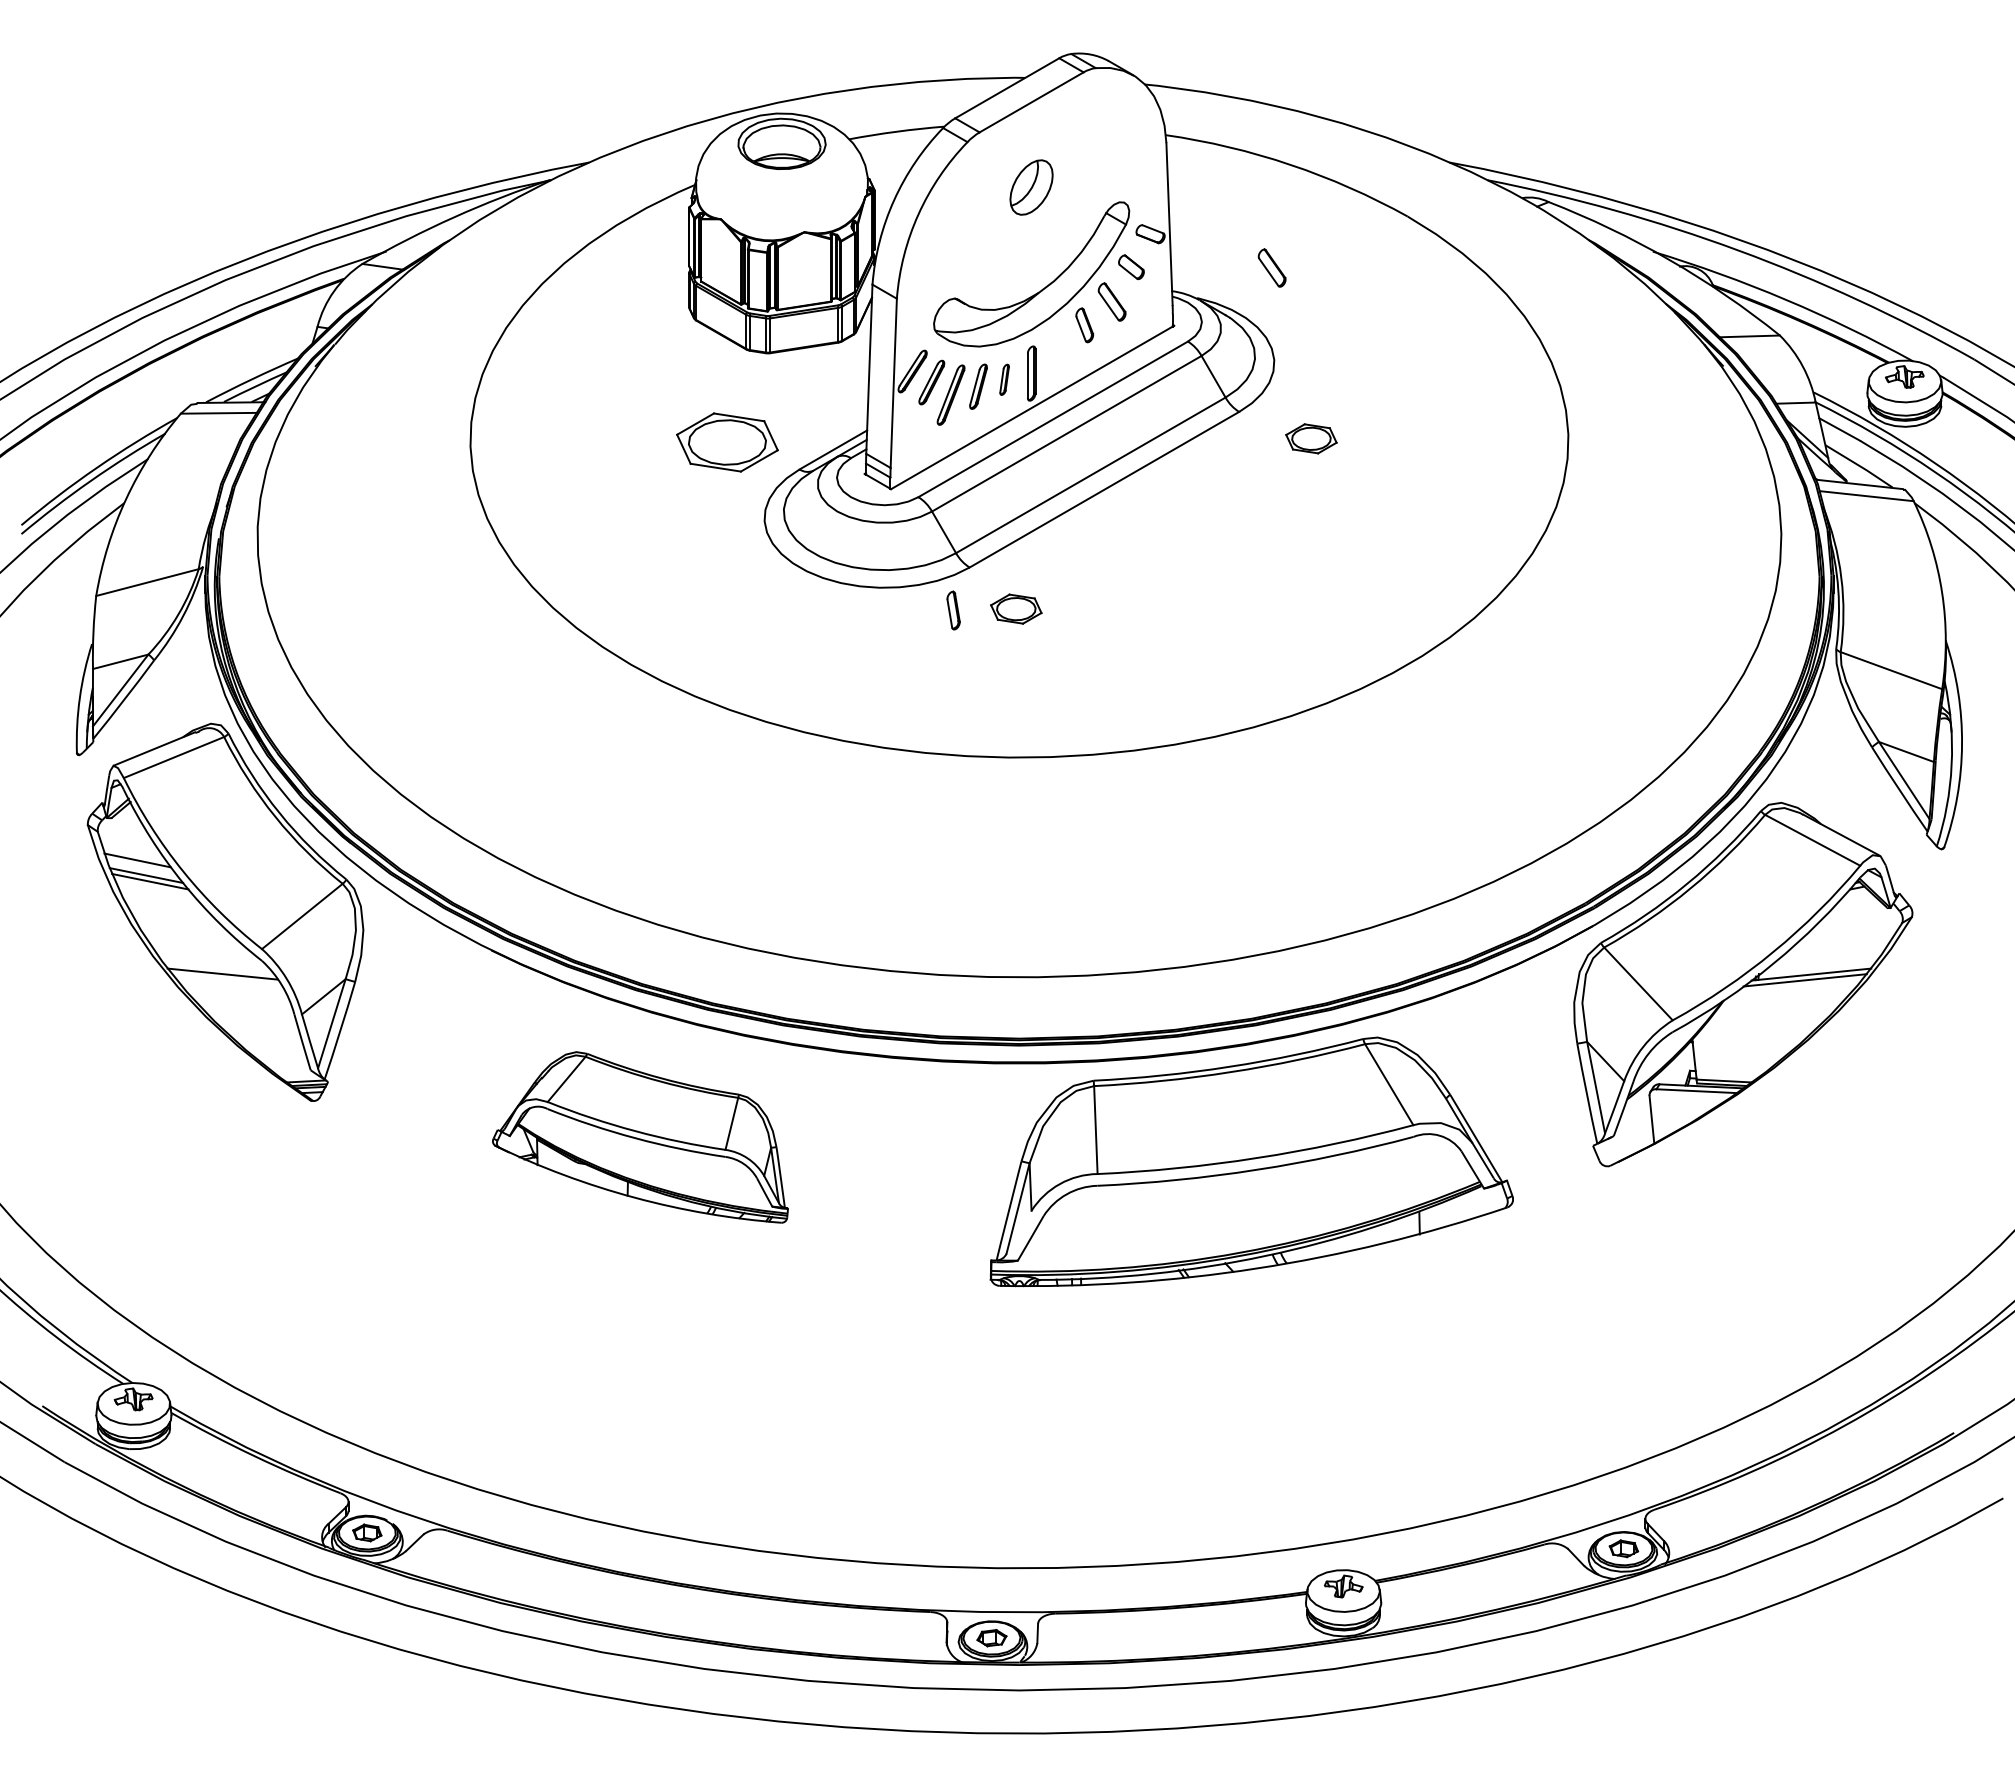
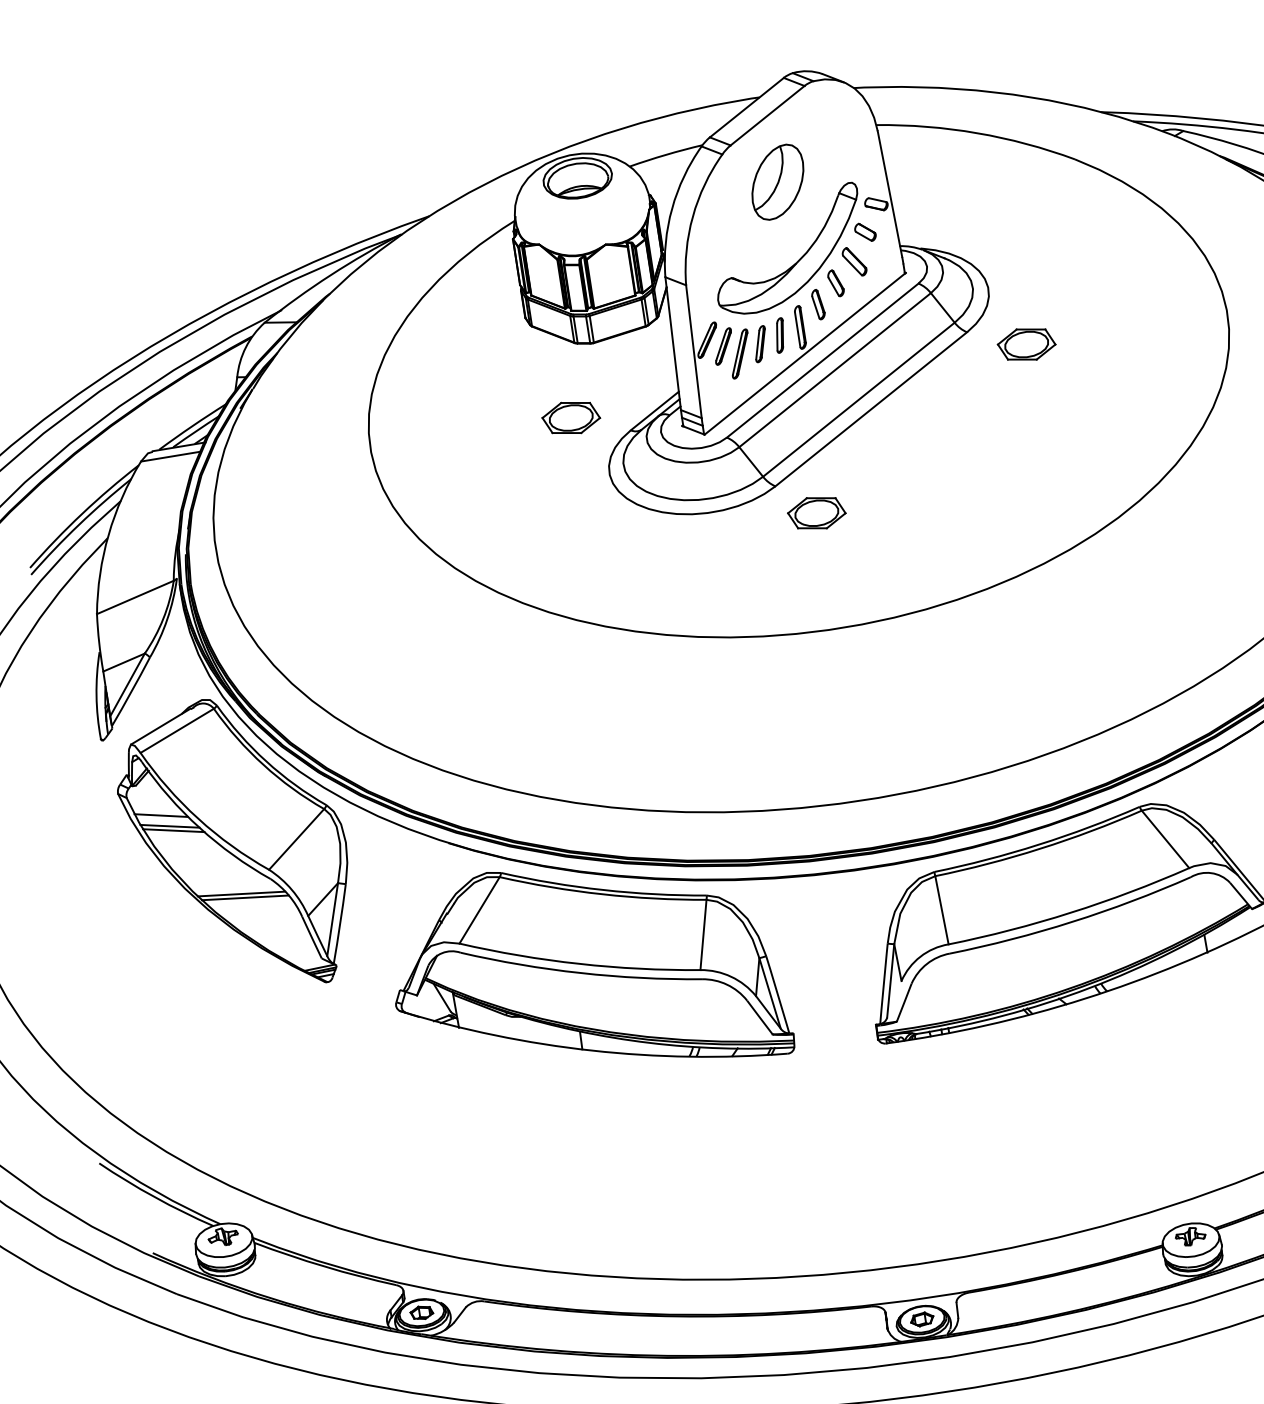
part: (1031, 187) -> (777, 182), size x1.67
part: (1271, 267) -> (974, 215), removed
part: (1004, 379) -> (779, 335), size x1.43
part: (1311, 438) -> (1026, 344), size x1.43
part: (727, 442) -> (571, 418), size x0.71
part: (1016, 608) -> (816, 512), size x1.43
part: (953, 610) -> (818, 304), moved
line: (226, 979) -> (245, 897), added
part: (640, 1137) -> (587, 971), size x1.67

